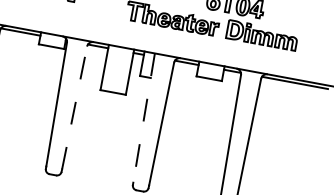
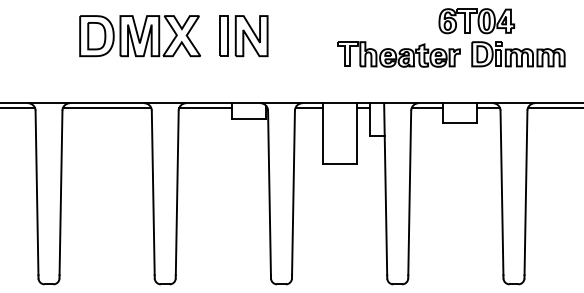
line: (74, 107) -> (293, 192), dashed -> solid
line: (143, 118) -> (385, 189), dashed -> solid

